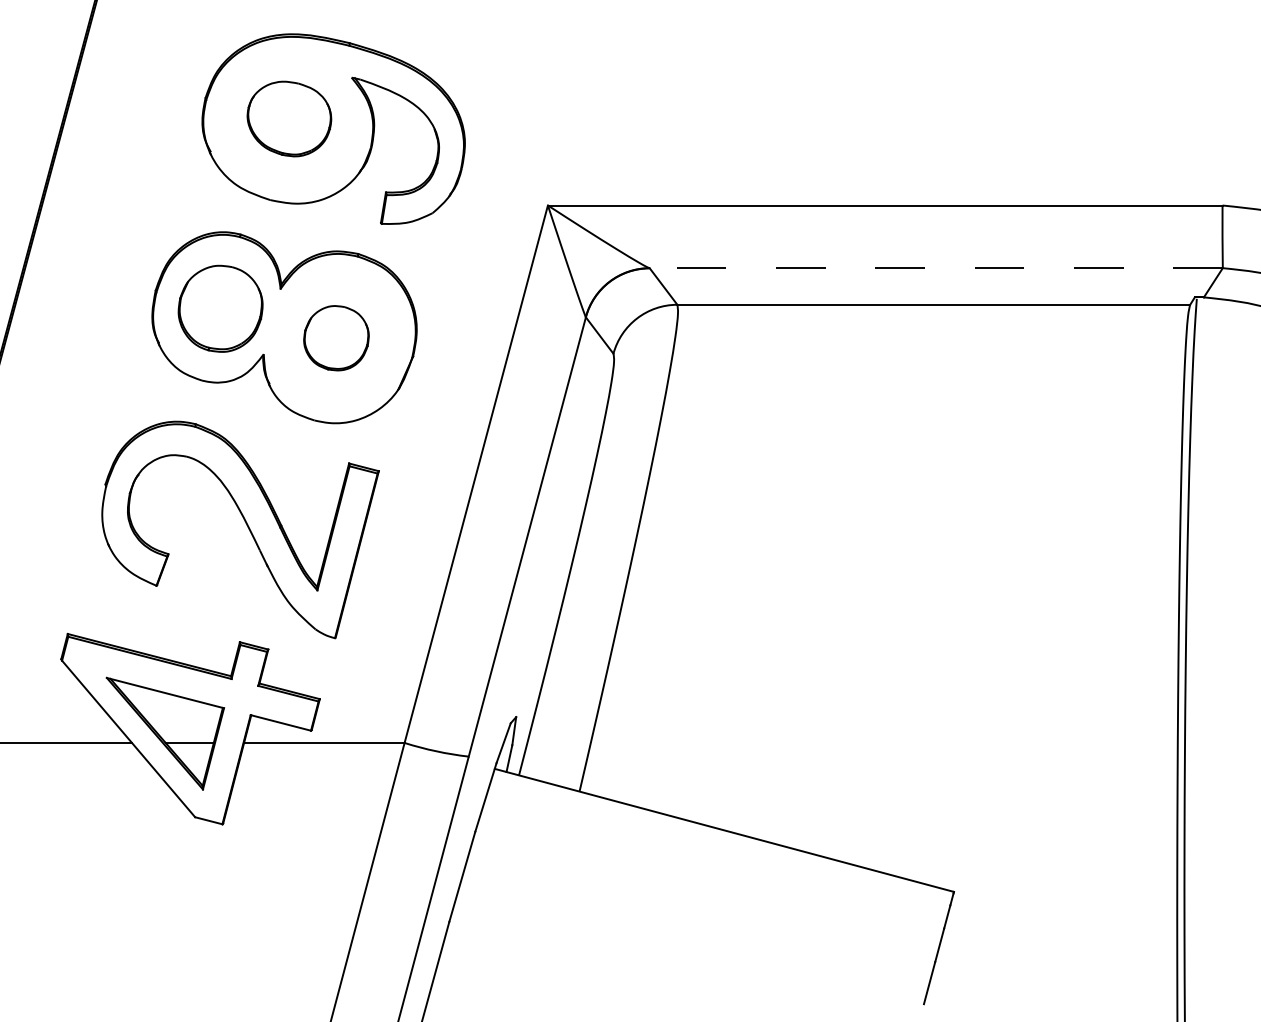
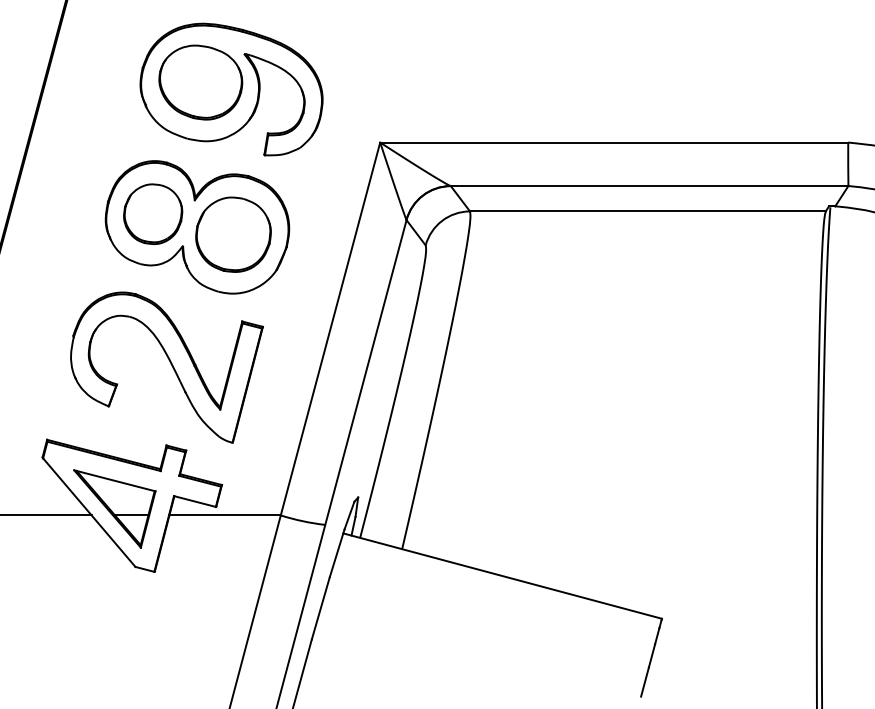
part: (288, 118) -> (200, 82), size x1.43
line: (936, 268) -> (649, 186), dashed -> solid
part: (336, 338) -> (233, 234), size x1.67

